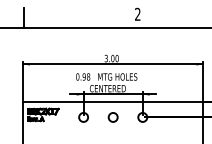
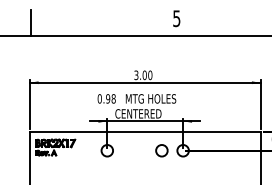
text: (137, 13) -> (176, 17), 2 -> 5
circle: (112, 117) -> (160, 150), moved

